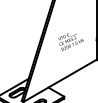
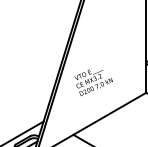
text: (70, 41) -> (93, 81), moved

